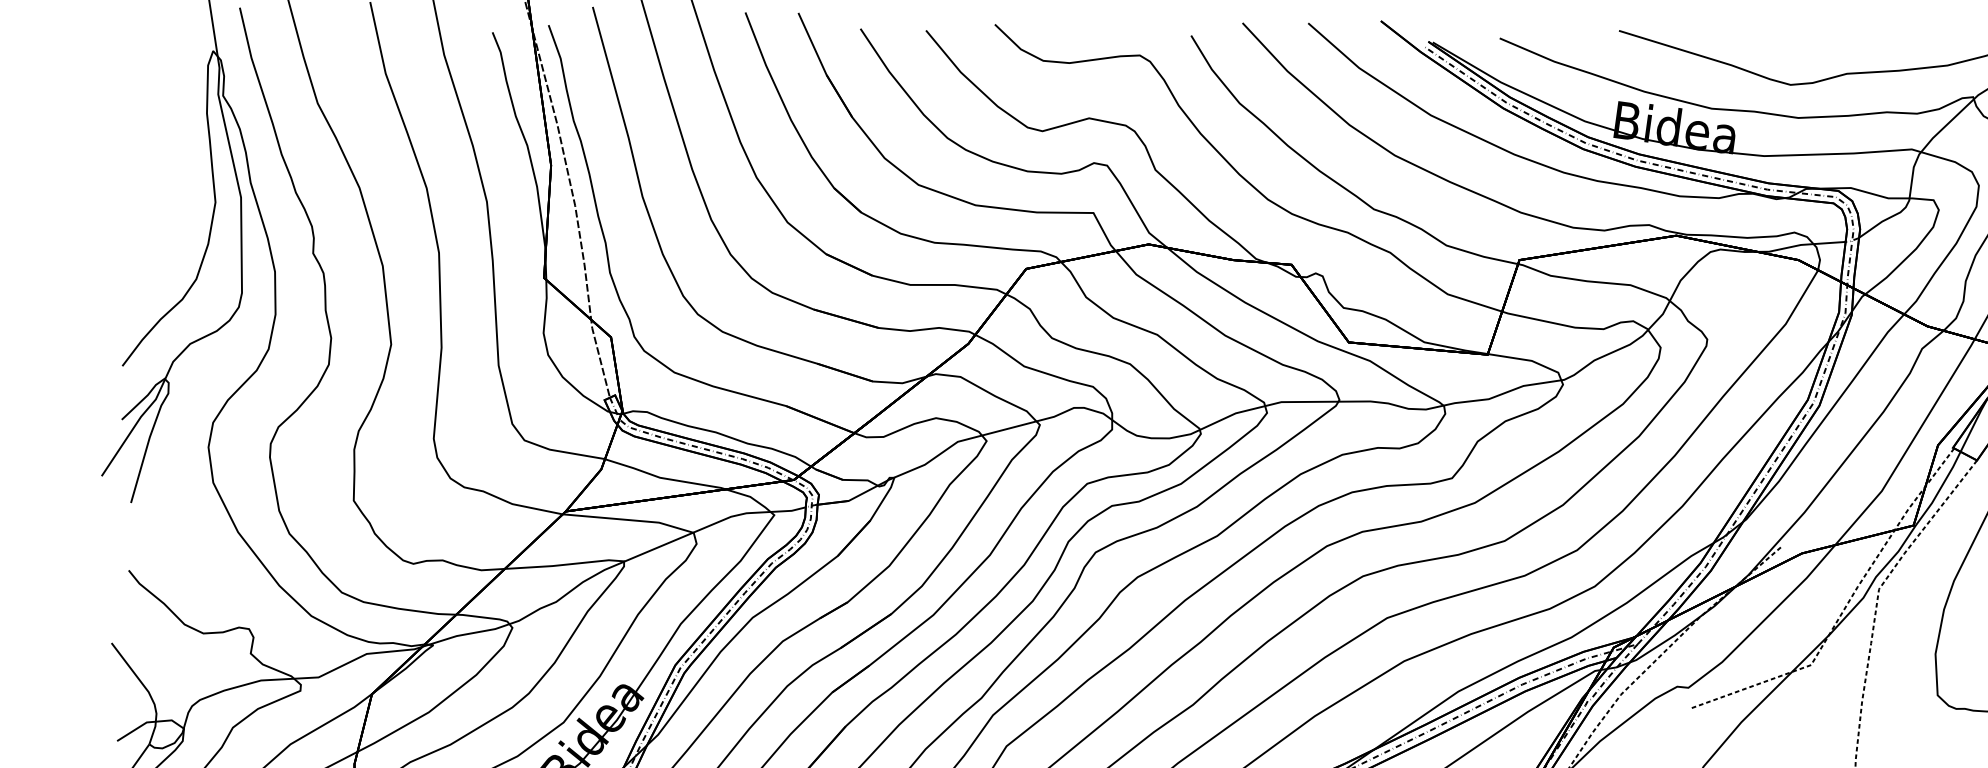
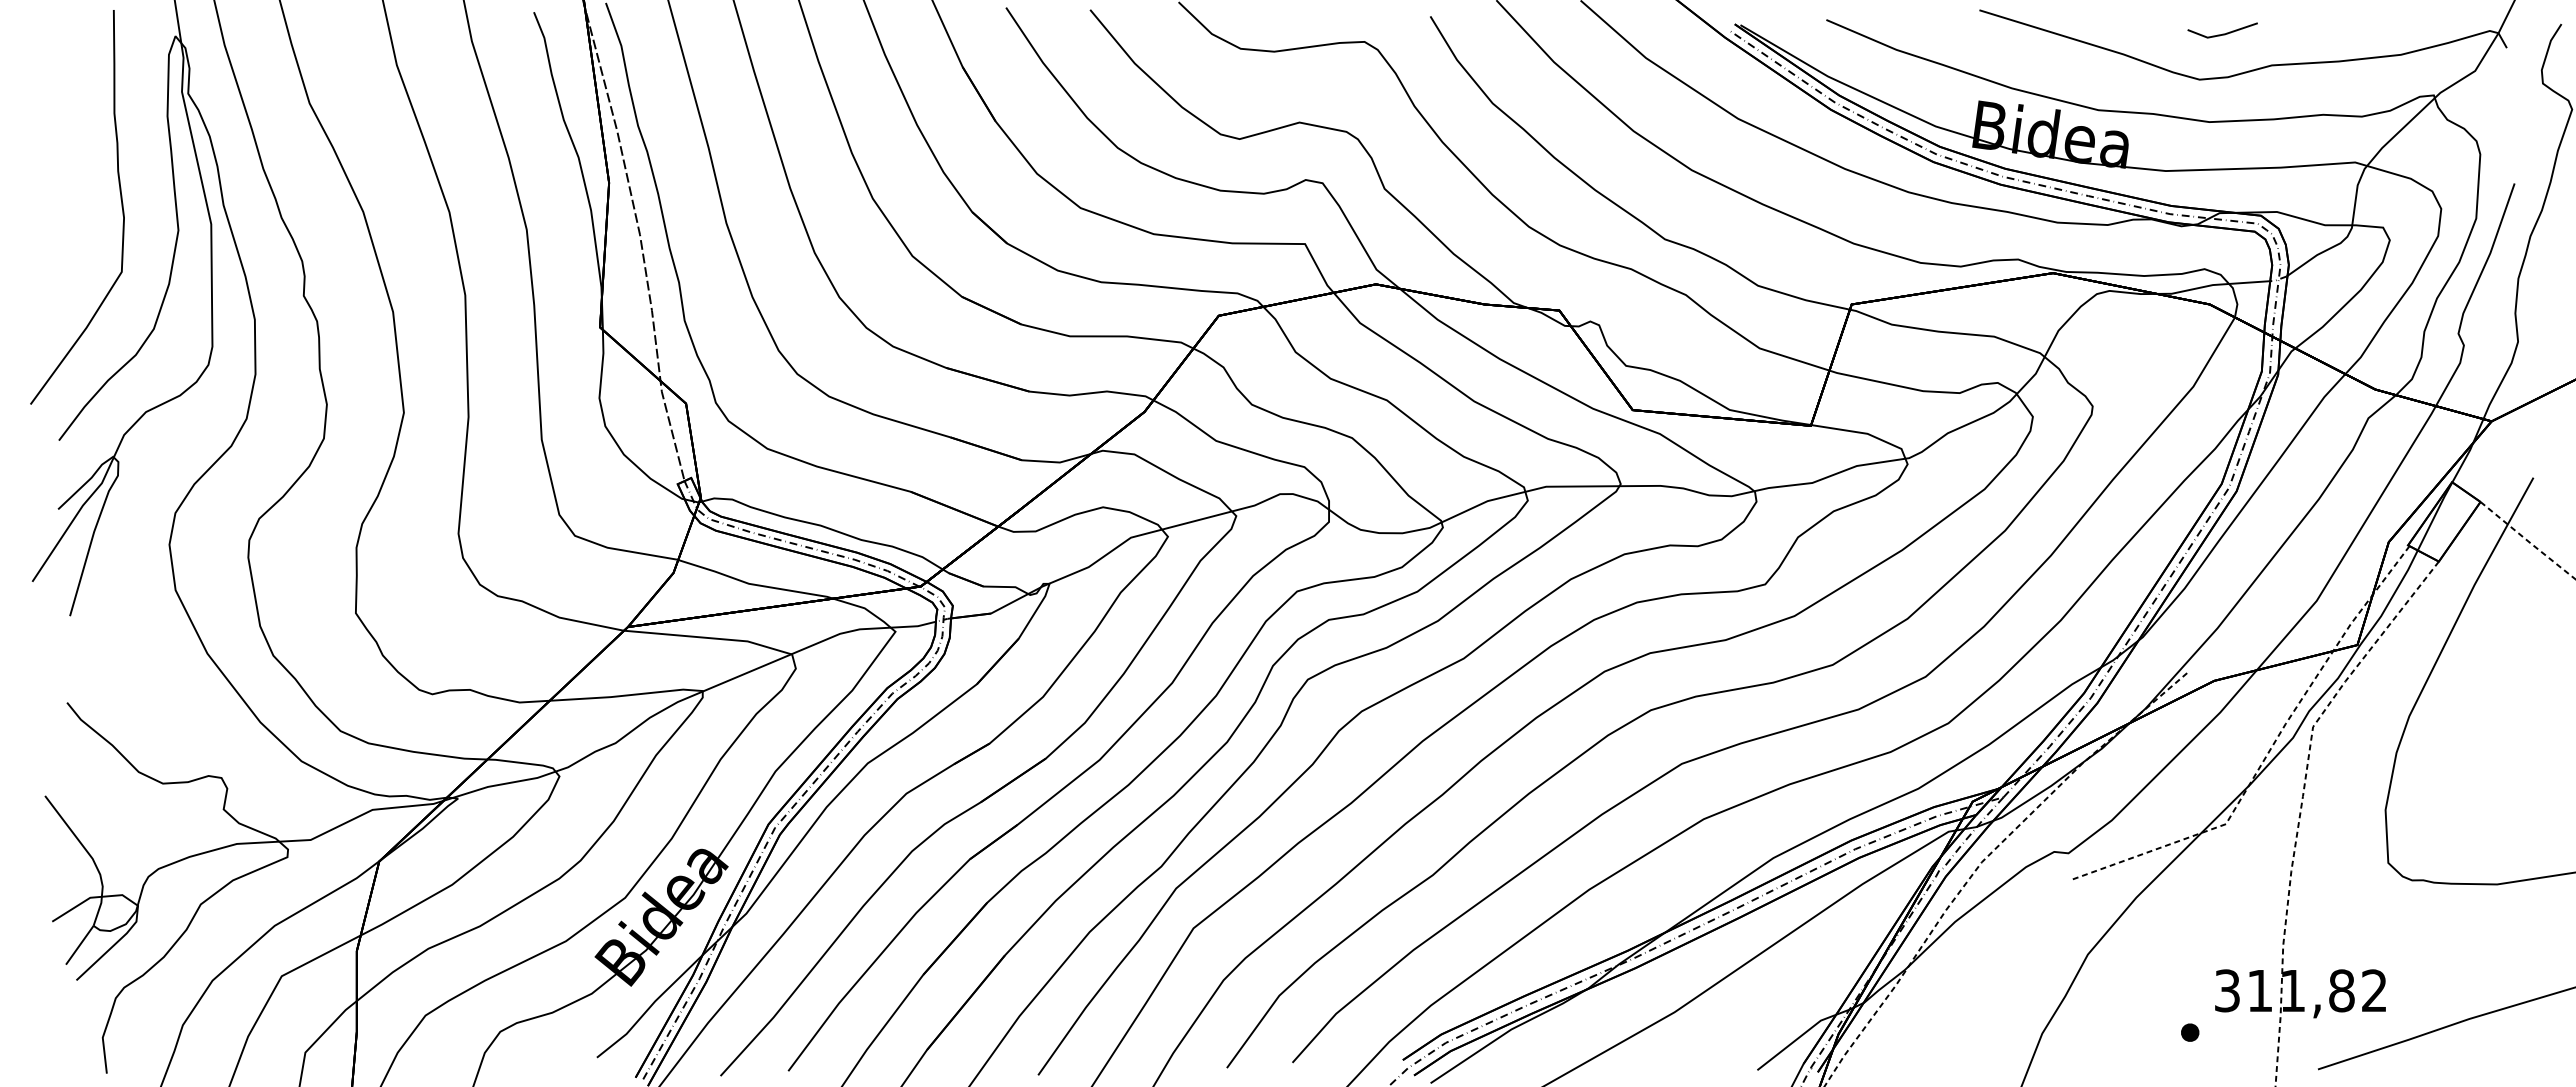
line: (1808, 48) -> (2222, 33), added
curve: (170, 178) -> (120, 199), added

